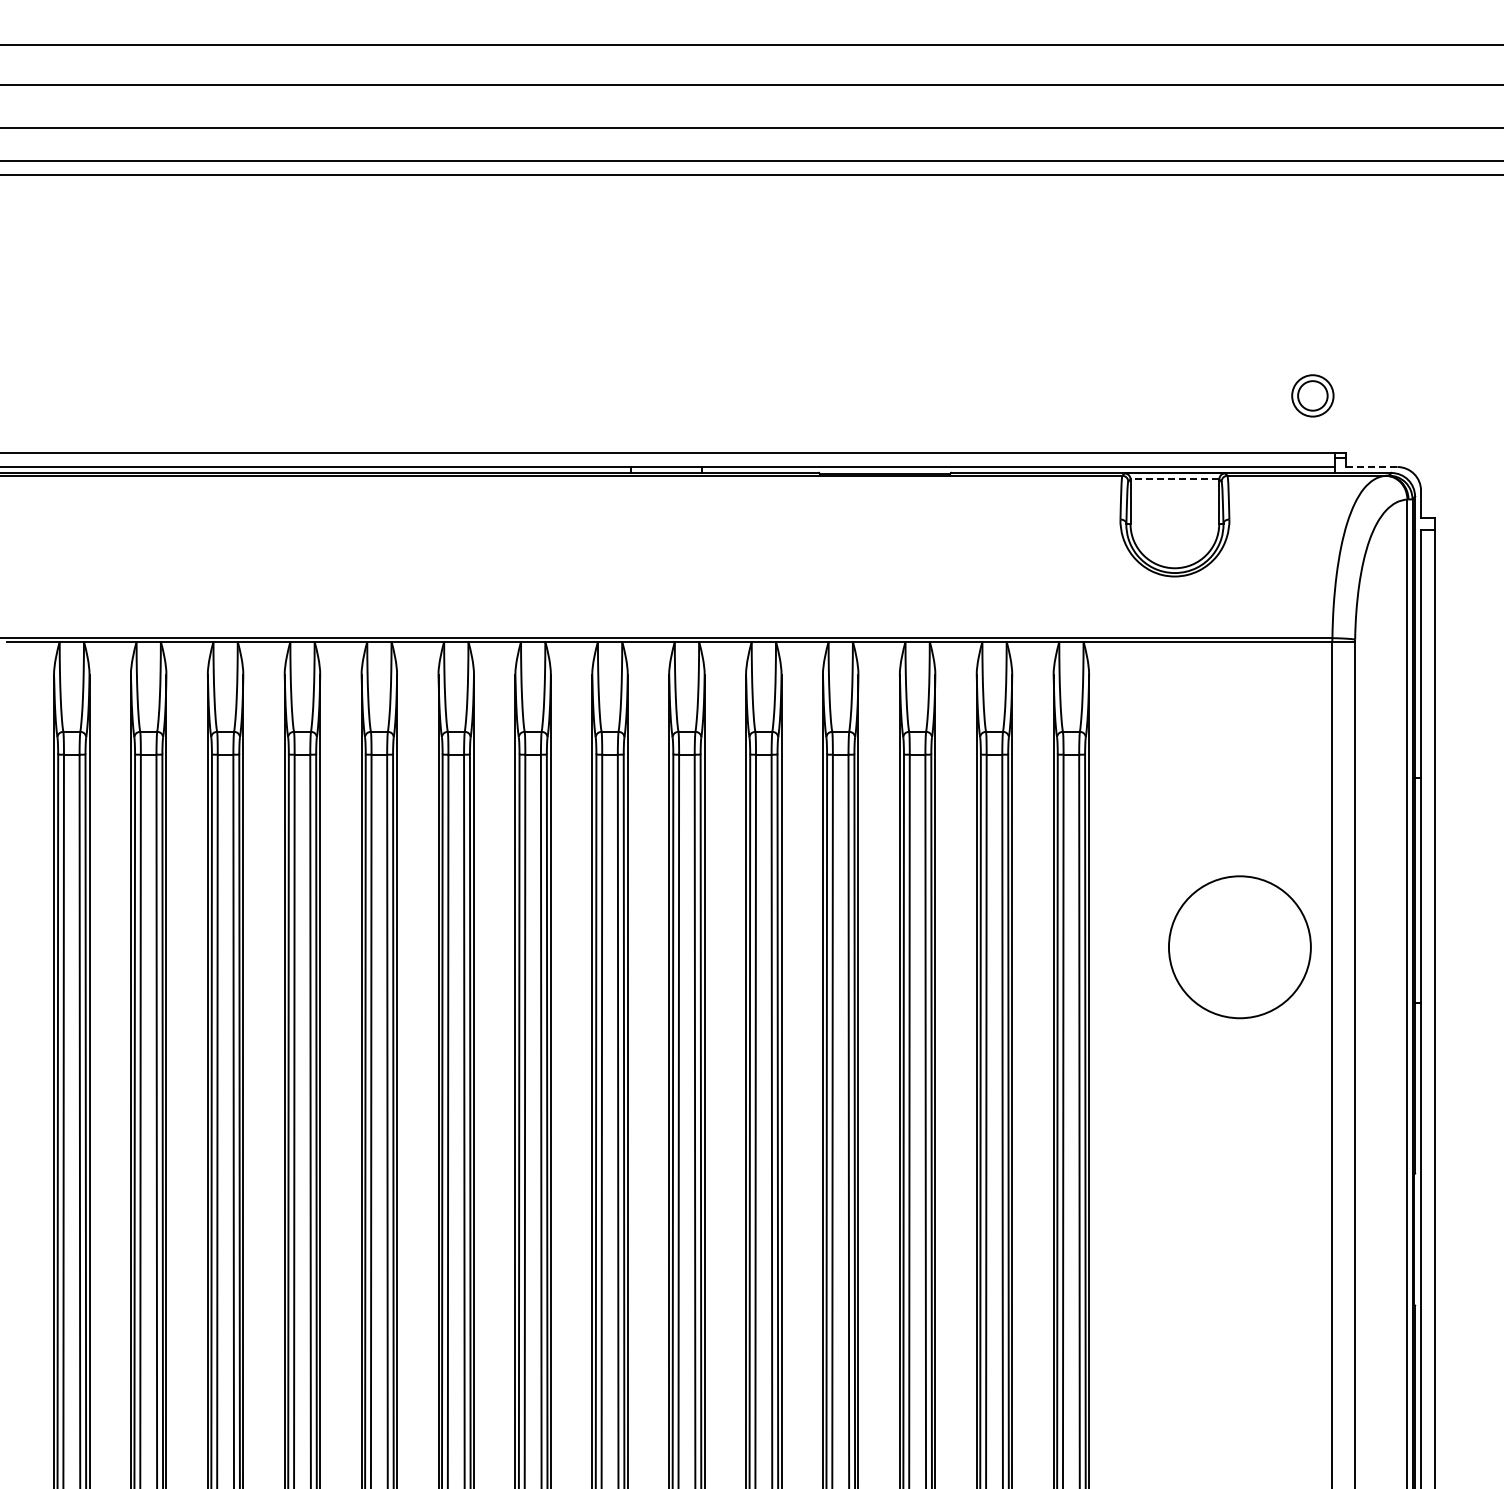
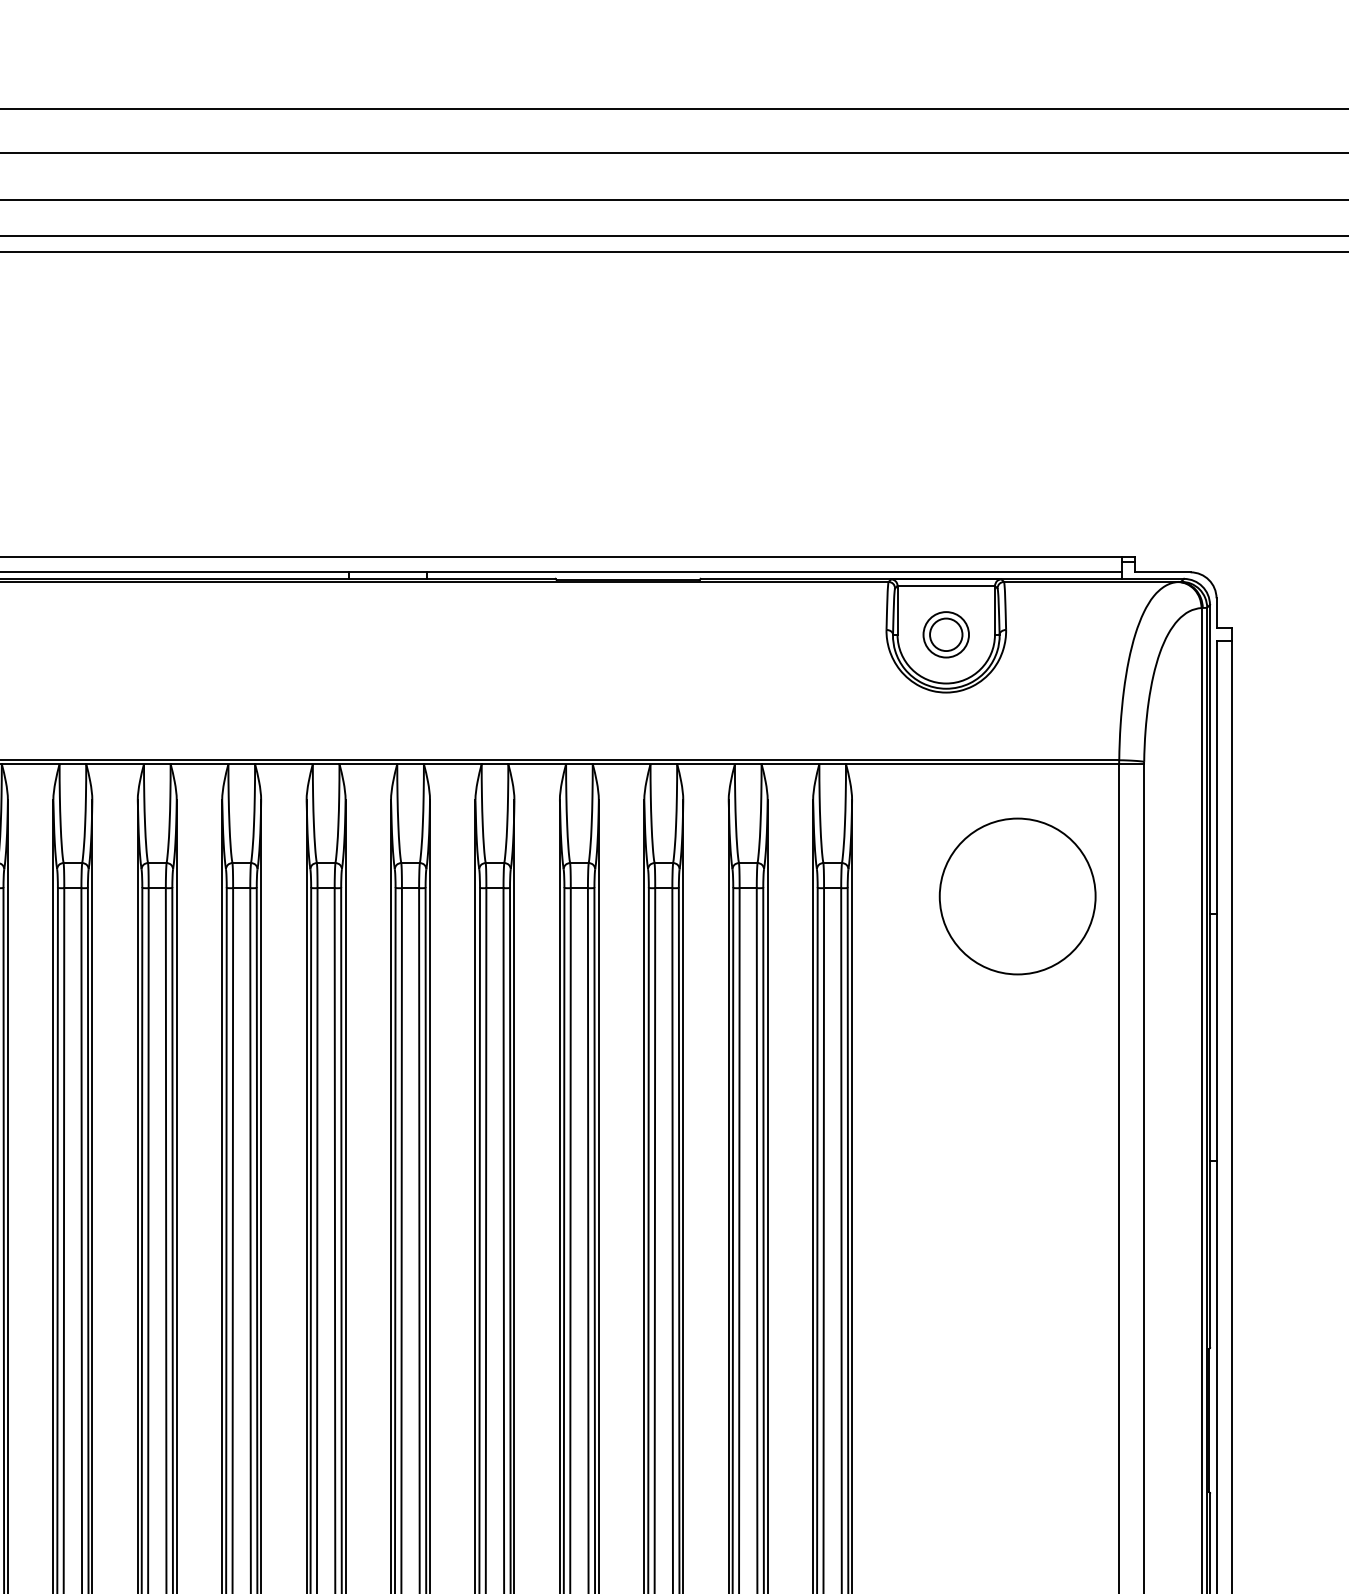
part: (1312, 395) -> (945, 634), moved
line: (1371, 467) -> (1162, 572), dashed -> solid
line: (1174, 479) -> (945, 586), dashed -> solid
circle: (1239, 947) -> (1017, 896), moved

